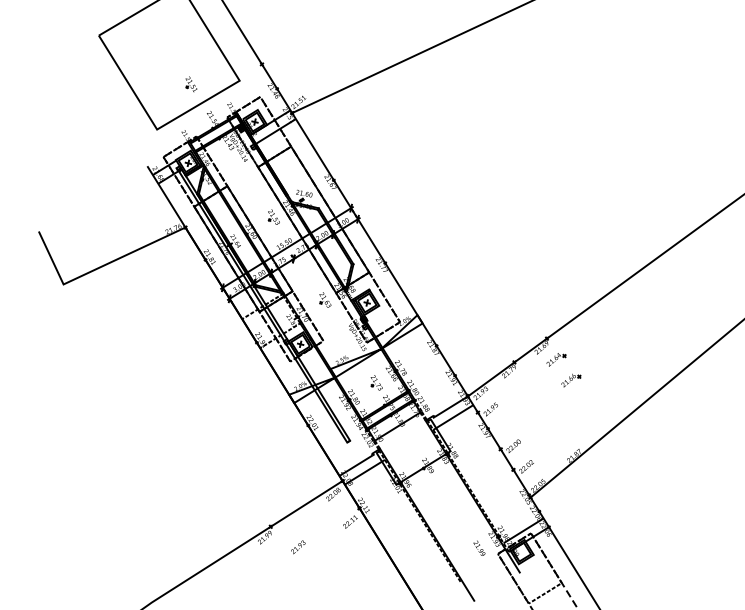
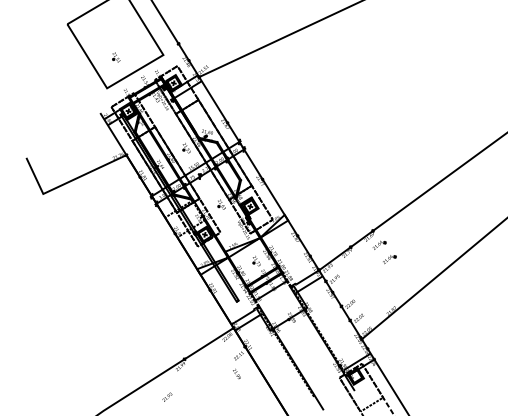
part: (191, 84) -> (116, 57), moved
text: (298, 546) -> (167, 396), moved
text: (478, 547) -> (236, 373), moved

